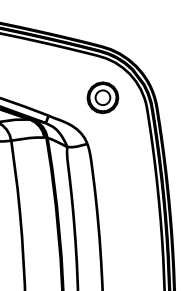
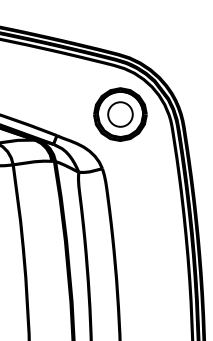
part: (102, 97) -> (119, 114), size x1.43

